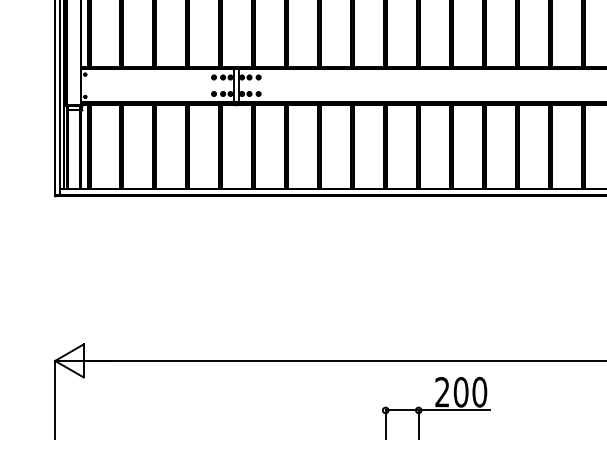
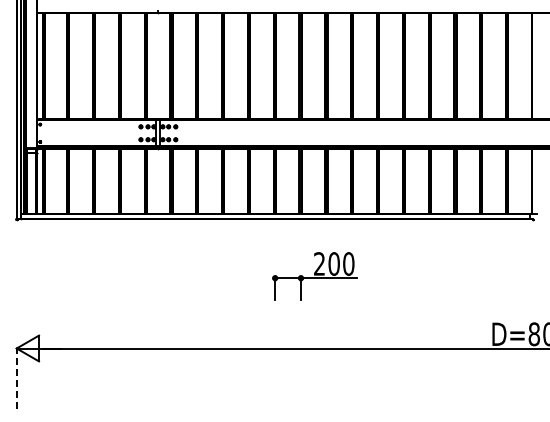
line: (54, 399) -> (16, 378), solid -> dashed
part: (435, 408) -> (314, 276), moved

